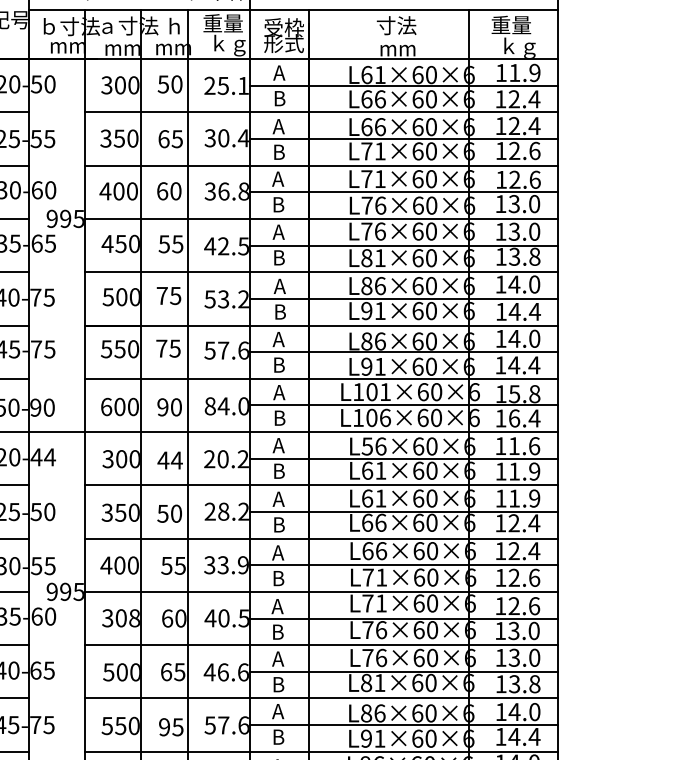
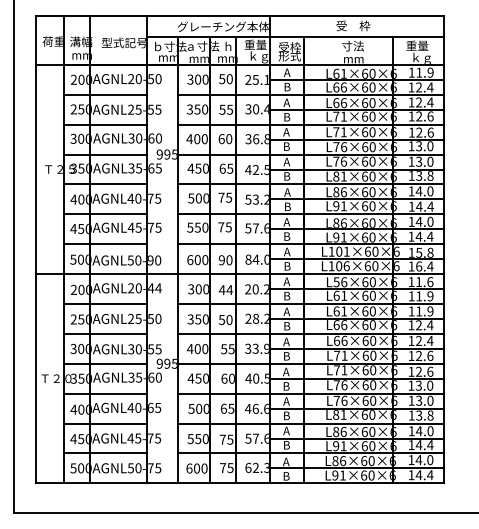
text: (163, 138) -> (222, 109), 65 -> 55
text: (163, 243) -> (222, 168), 55 -> 65
text: (119, 618) -> (197, 378), 308 -> 450
text: (163, 726) -> (222, 439), 95 -> 75

